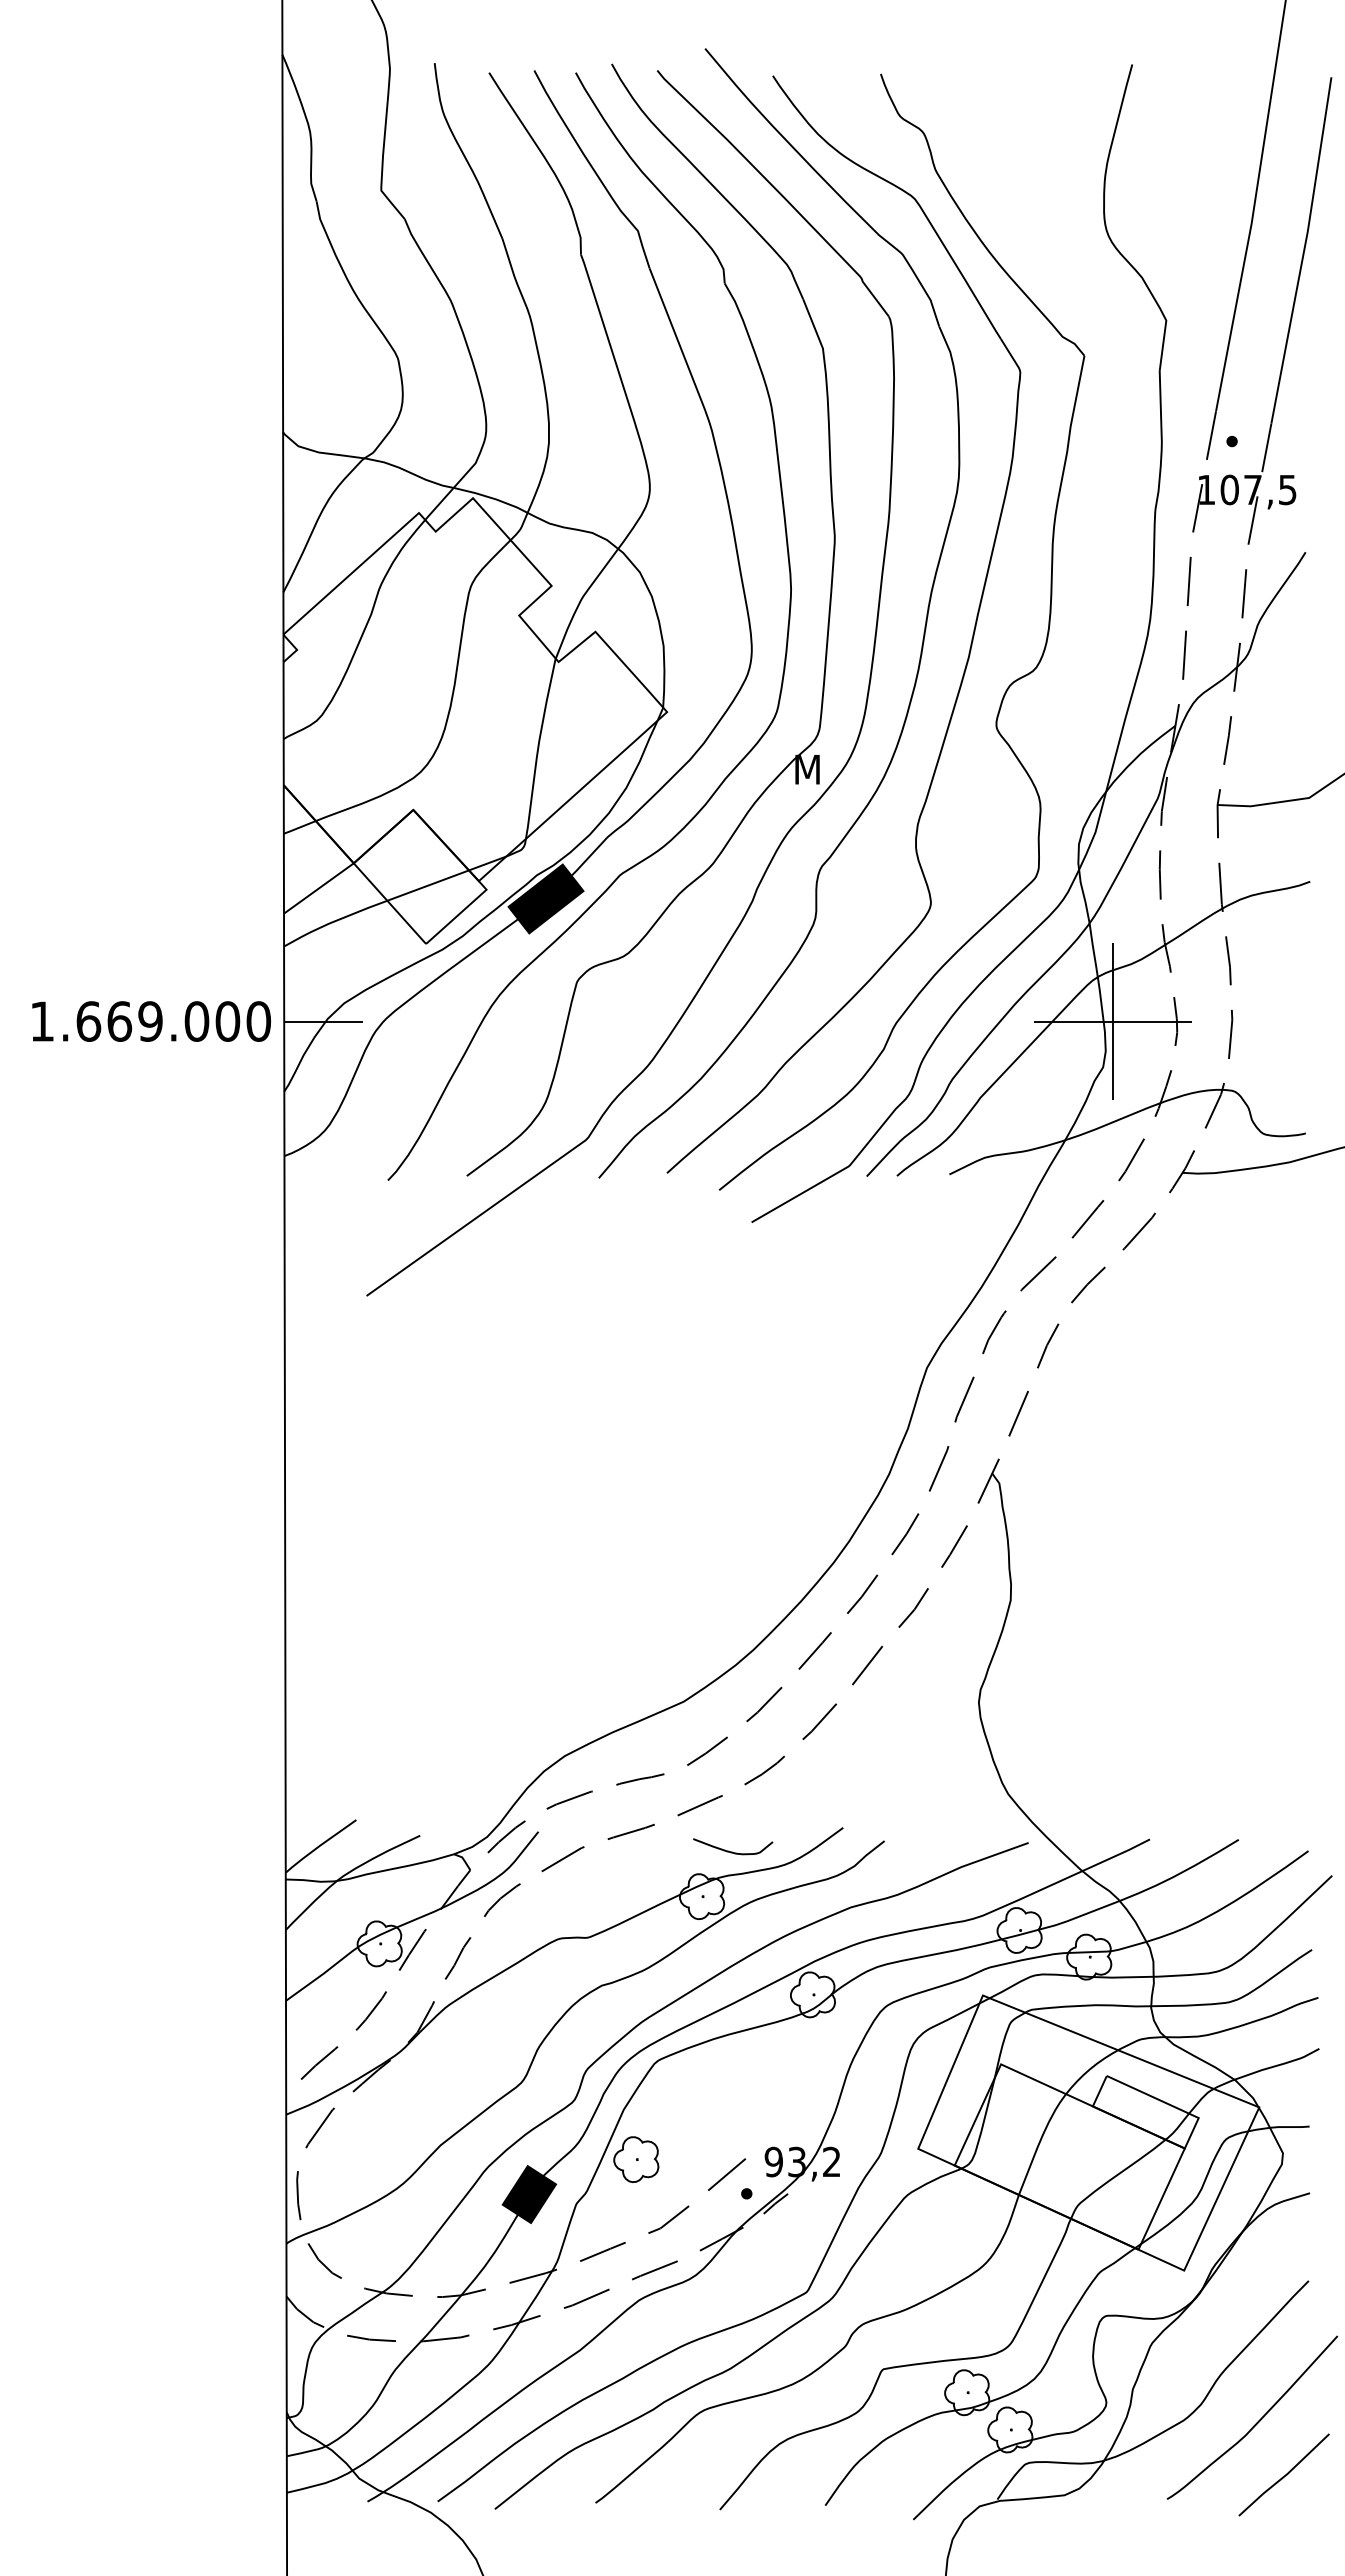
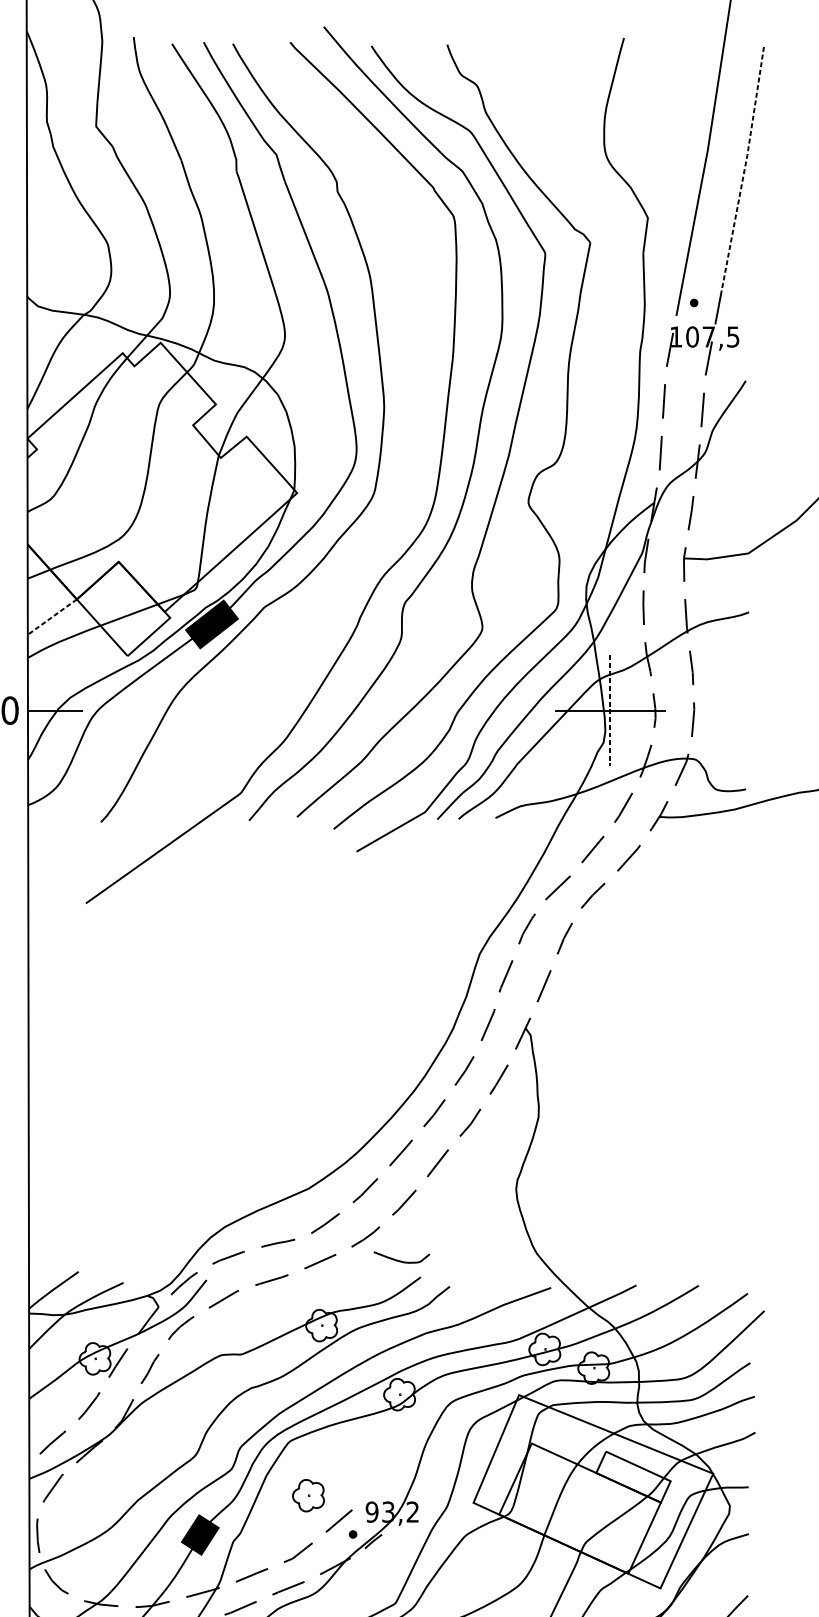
line: (1304, 250) -> (745, 168), solid -> dashed
part: (826, 635) -> (409, 439), removed
line: (318, 888) -> (52, 617), solid -> dashed
line: (1112, 1021) -> (610, 710), solid -> dashed
curve: (732, 1851) -> (401, 1260), moved
part: (636, 2159) -> (308, 1495), moved

